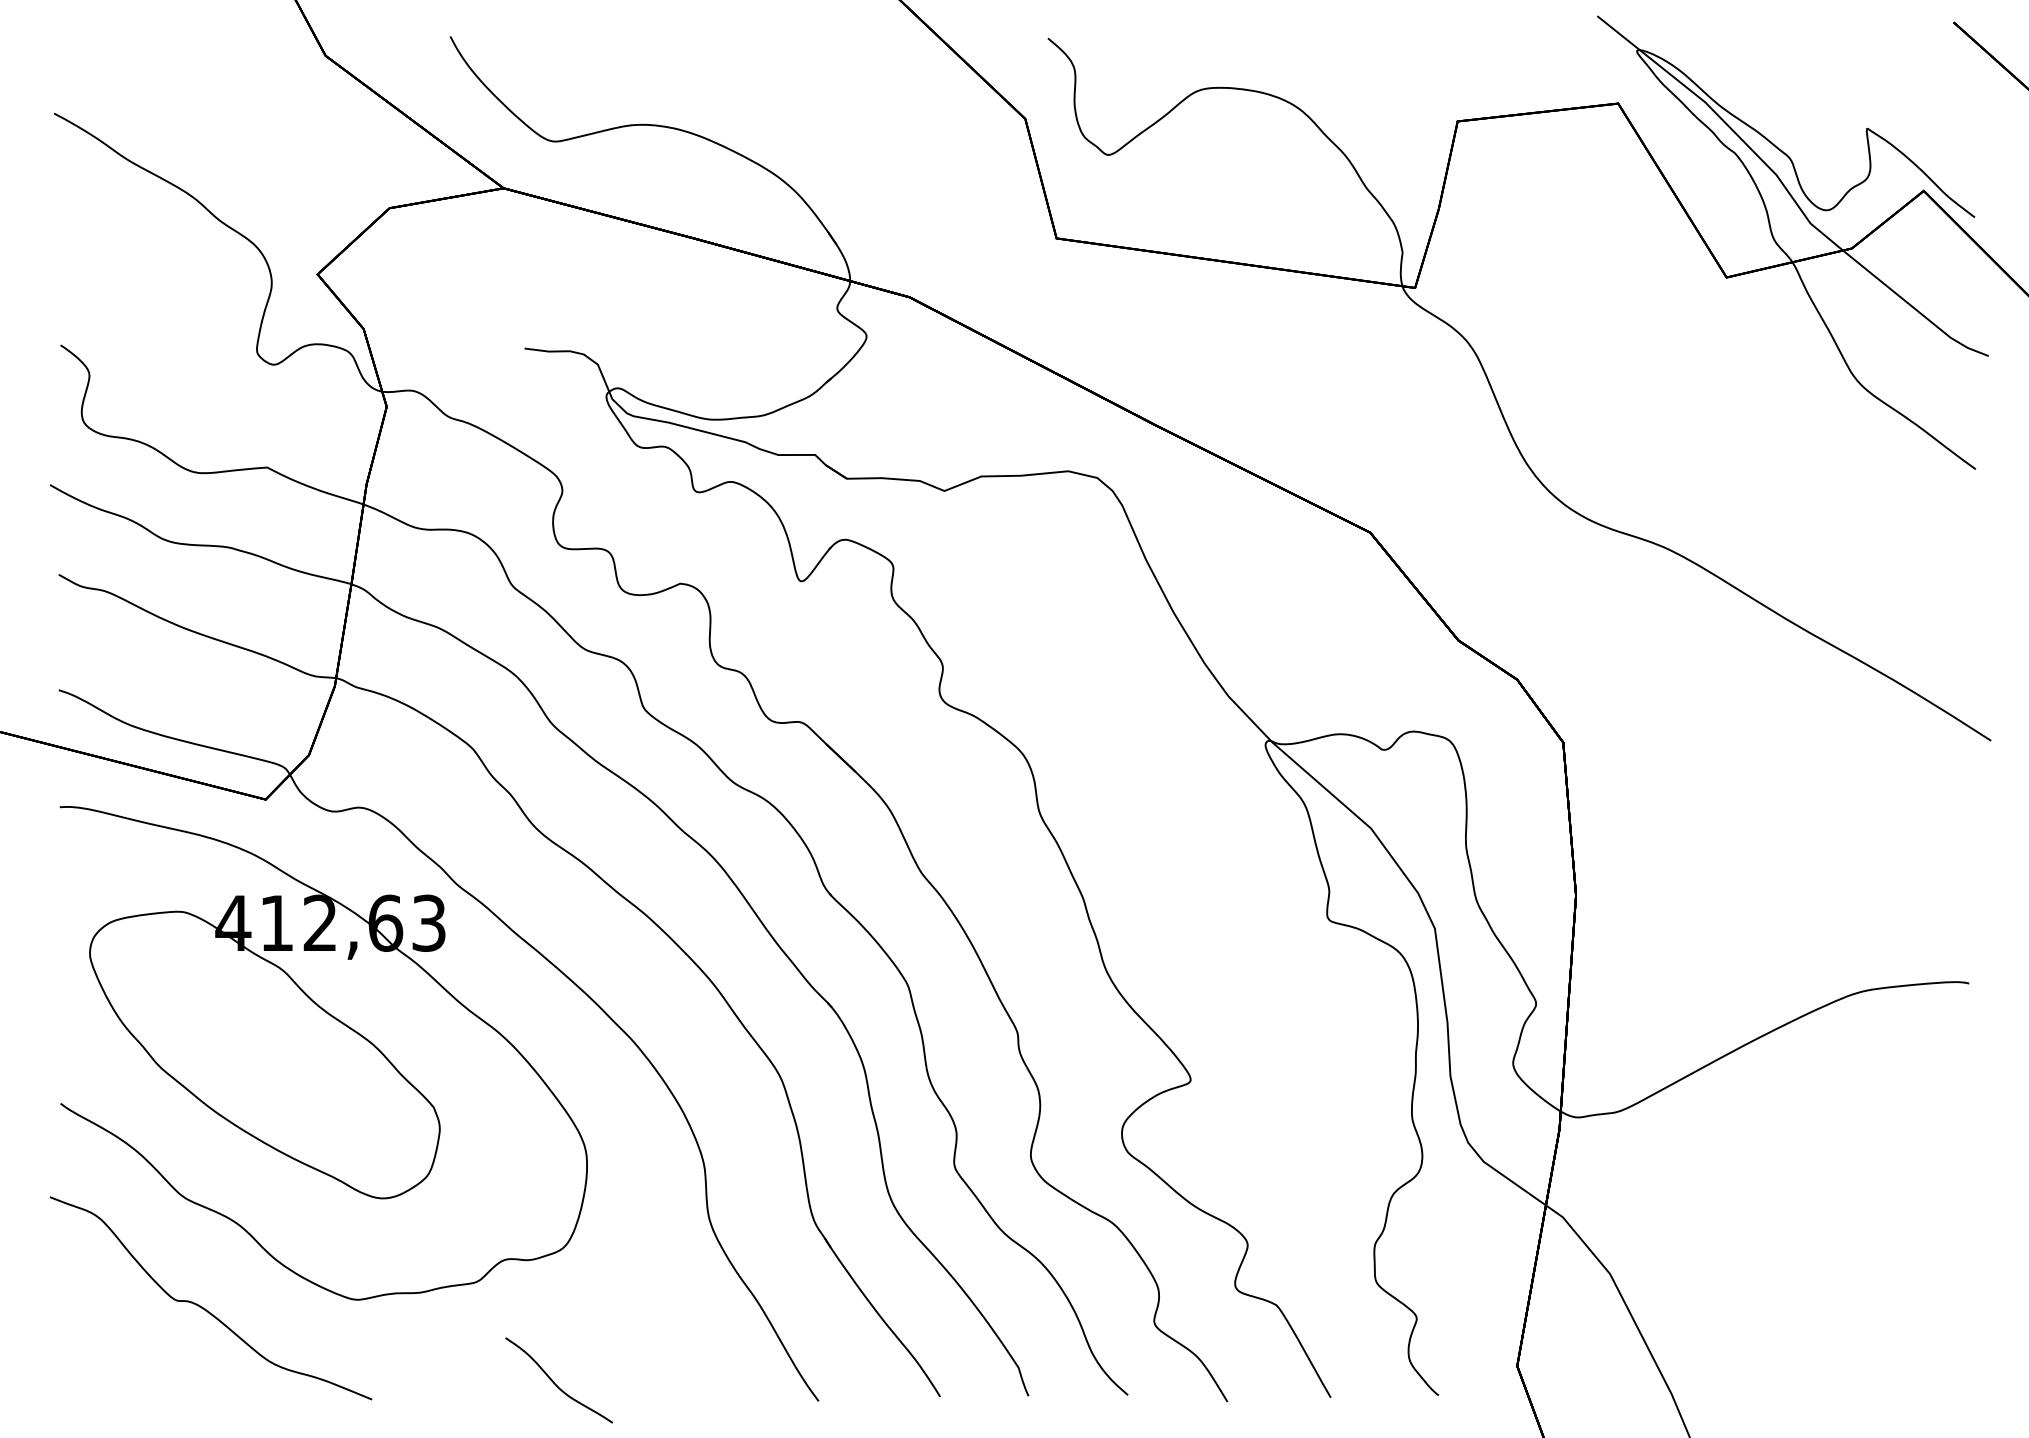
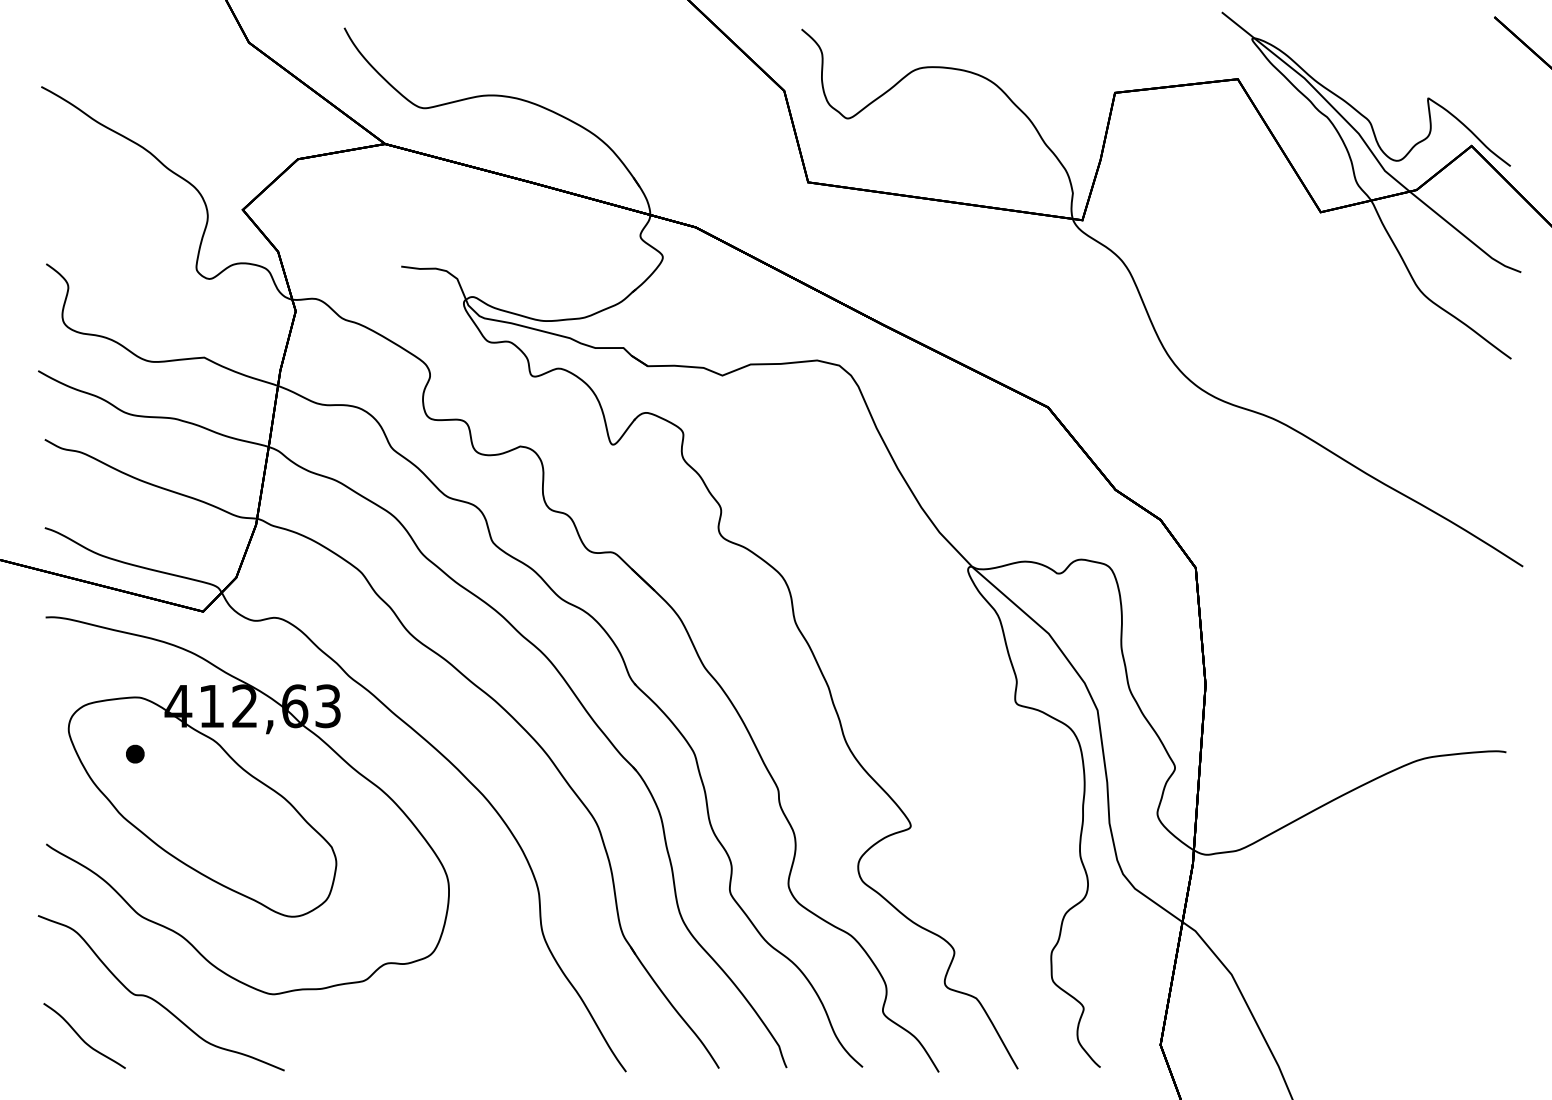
part: (177, 985) -> (135, 753), added
curve: (555, 1382) -> (81, 1037), moved

